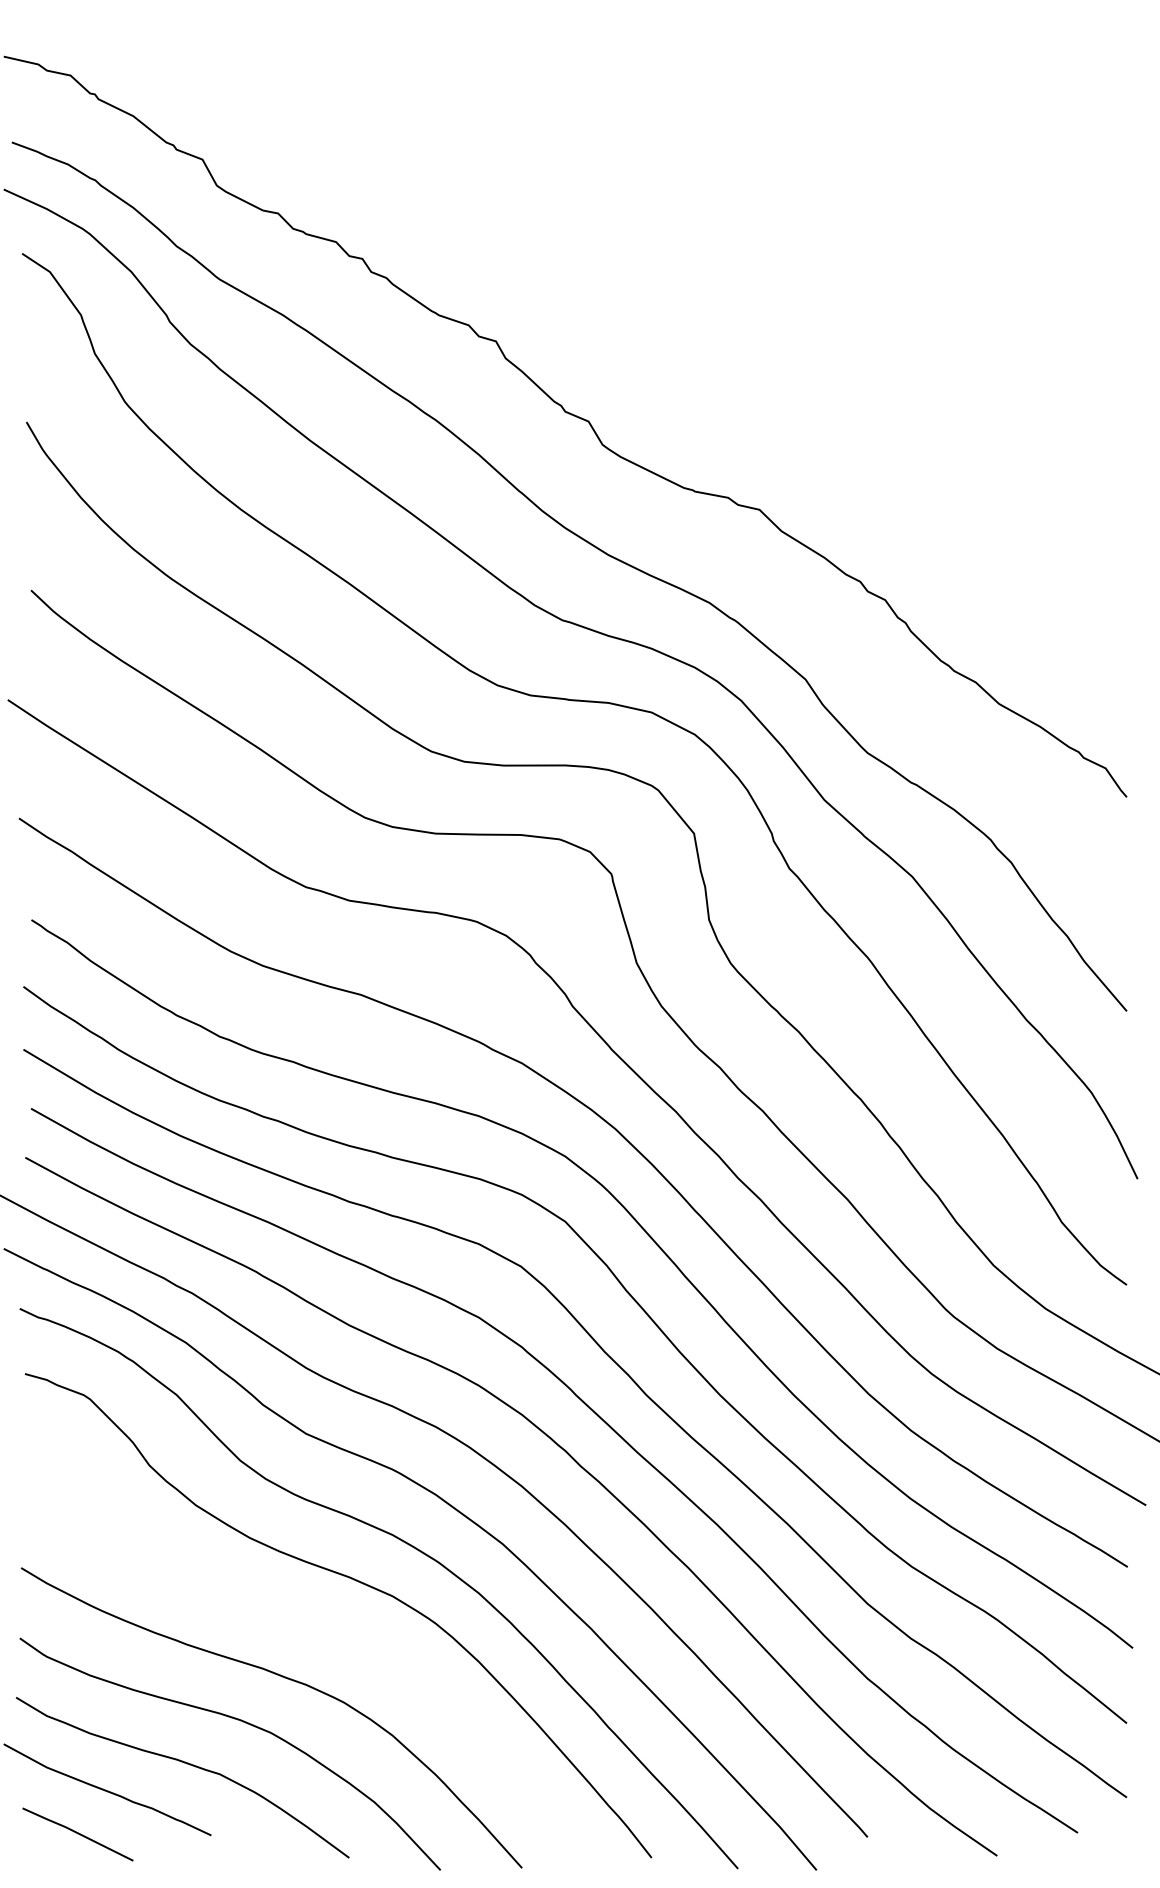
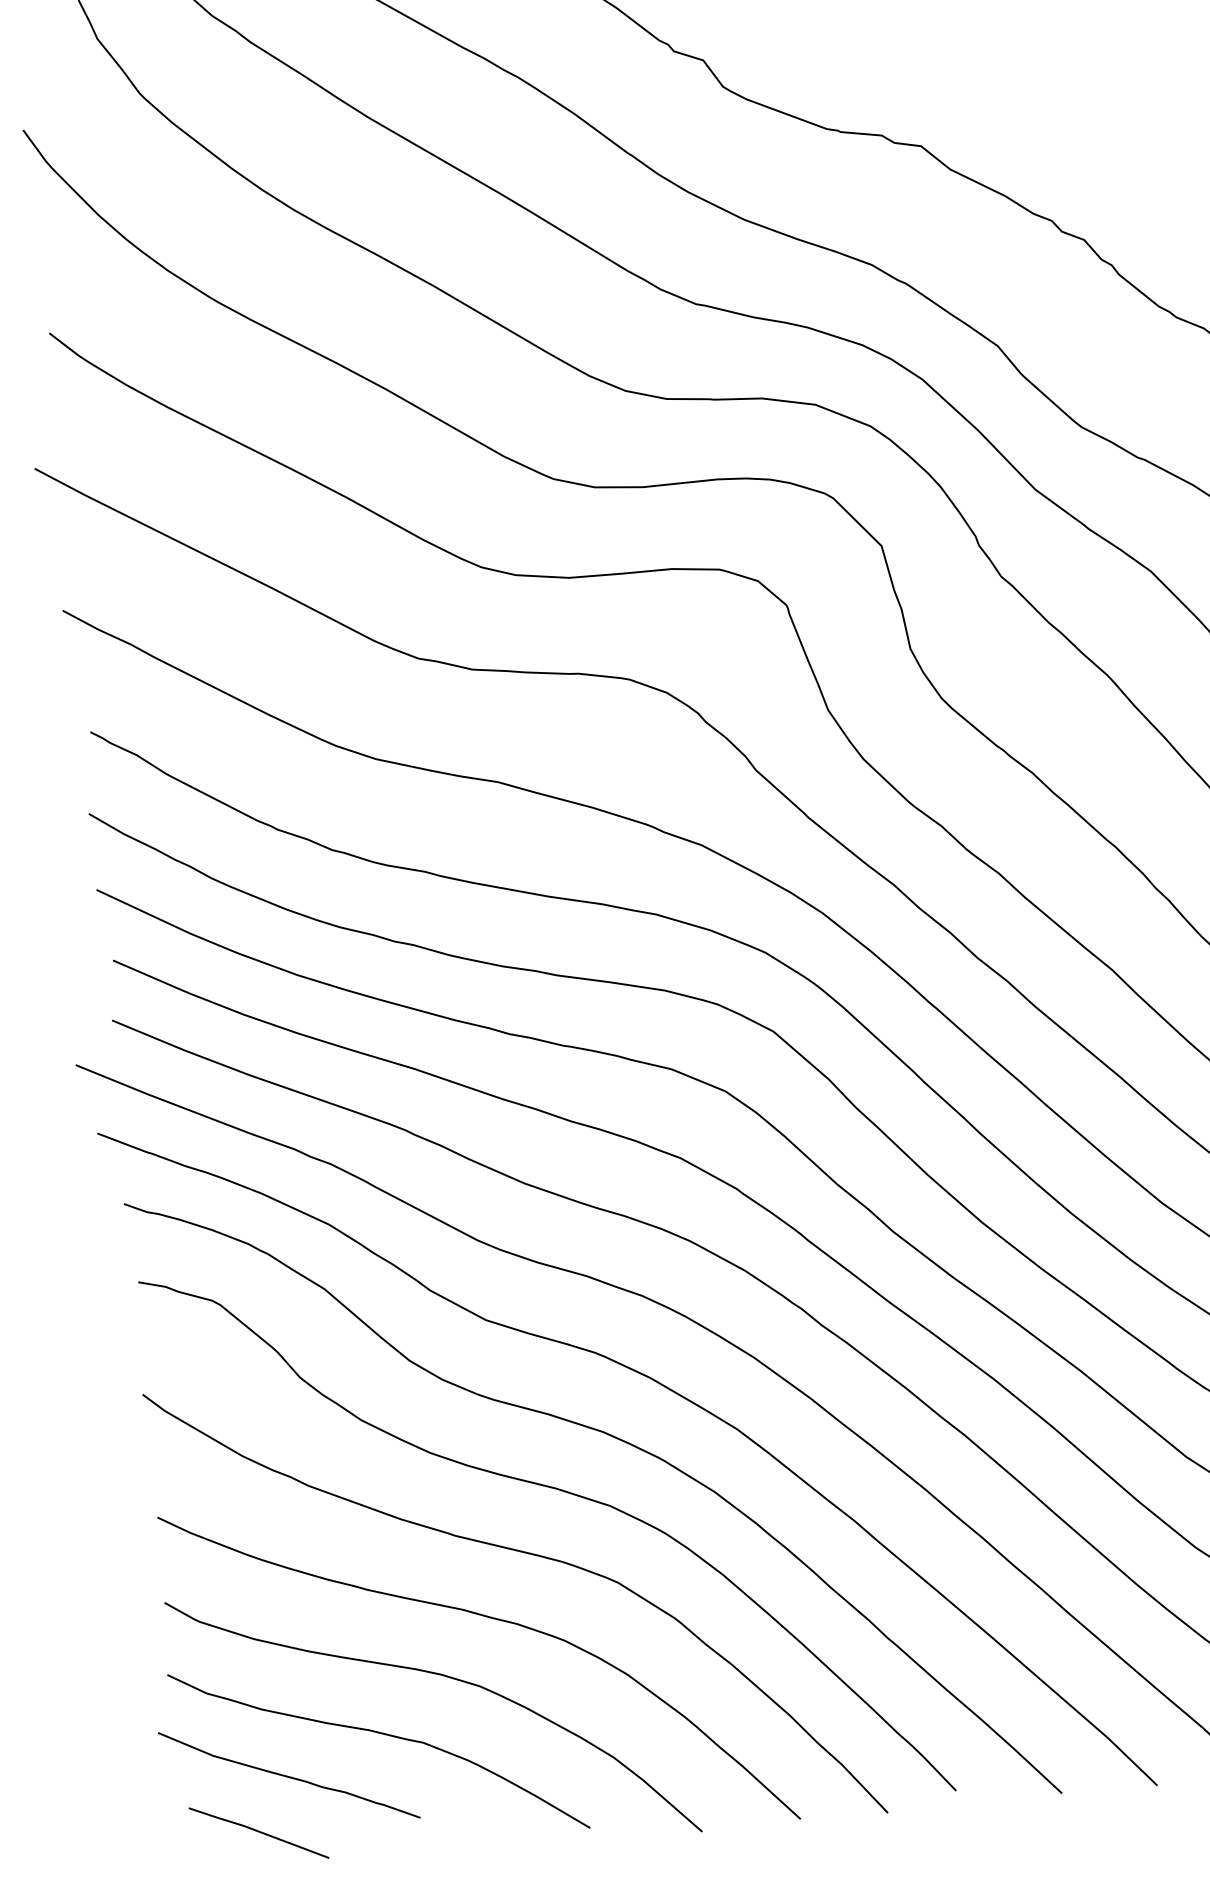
curve: (319, 1628) -> (526, 1554), added

